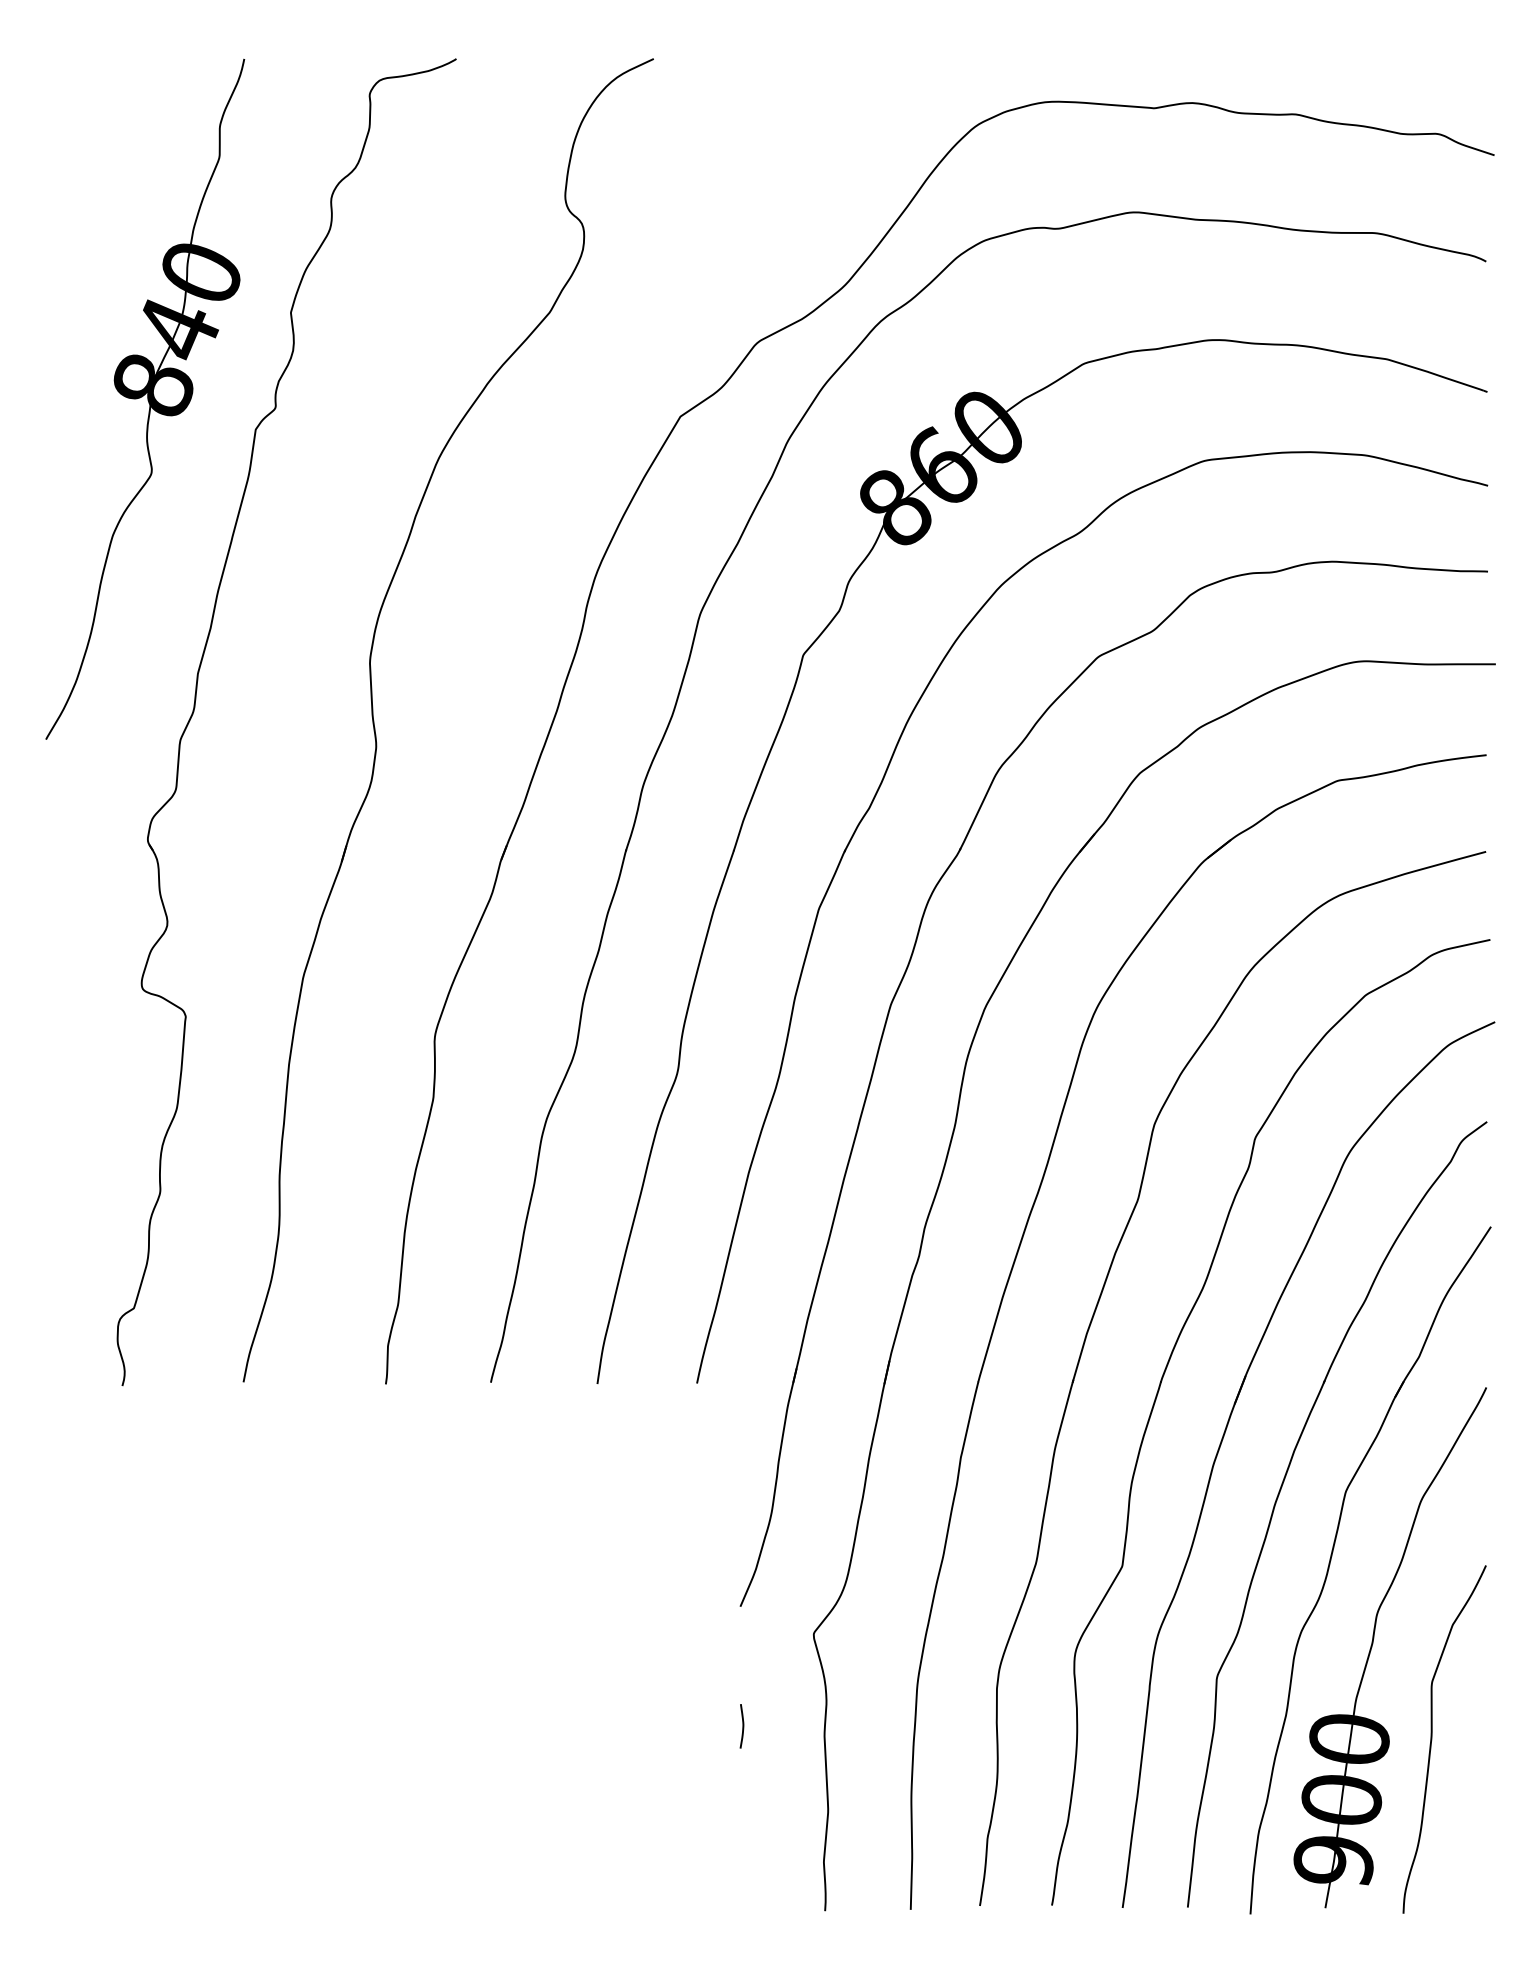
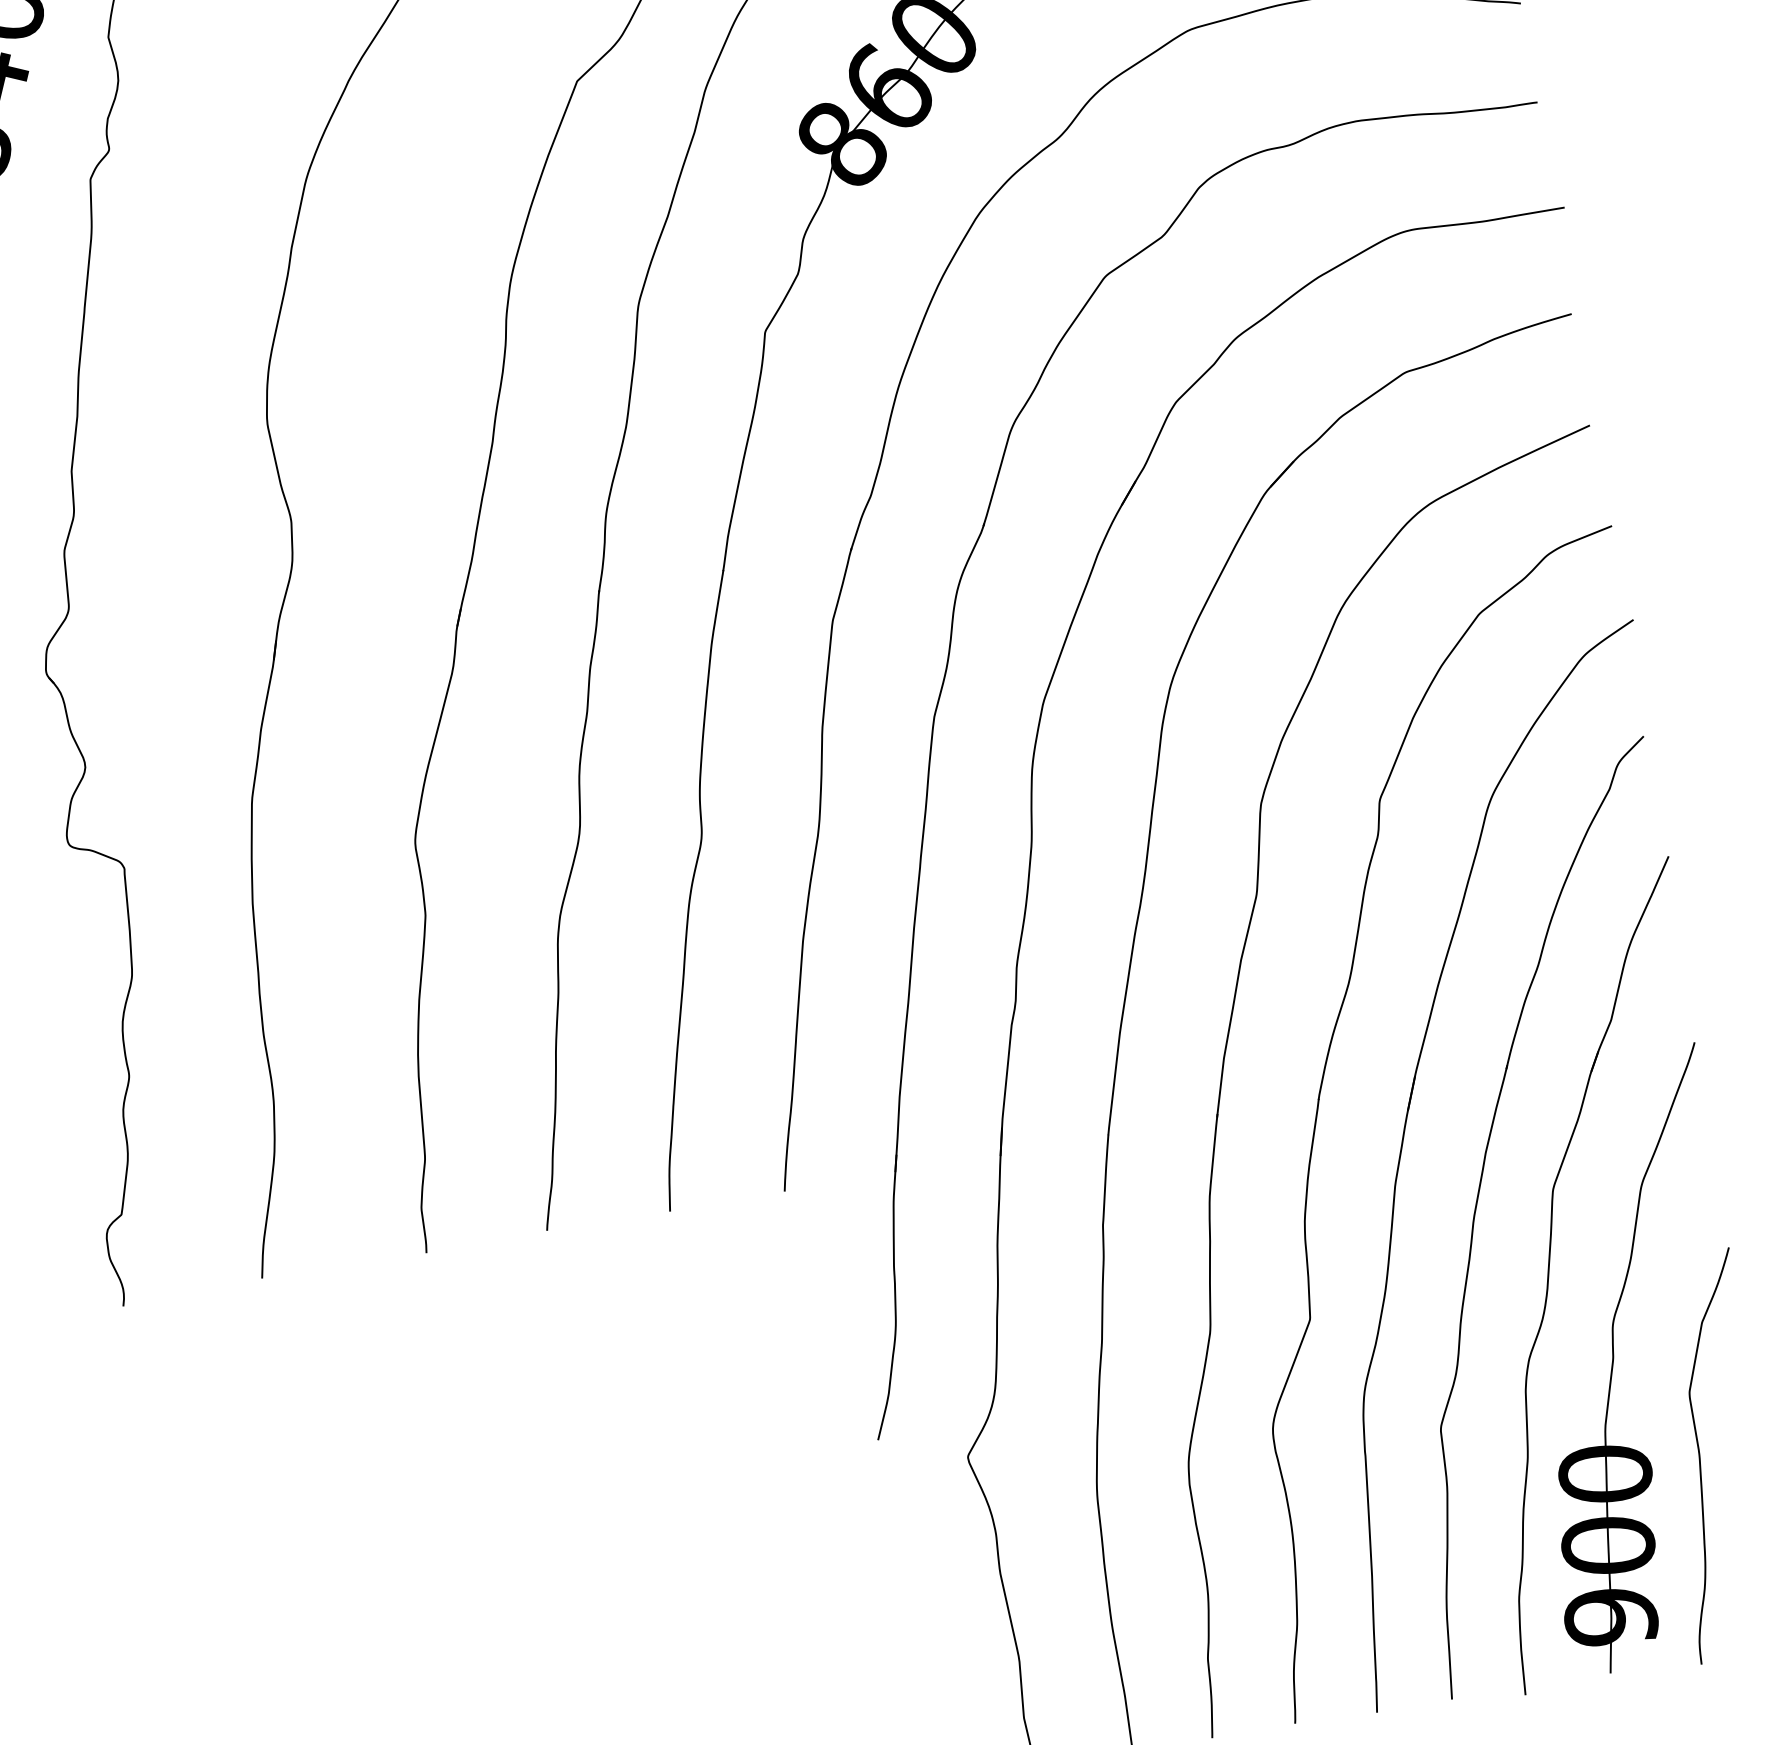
curve: (742, 1726) -> (903, 1577), removed

